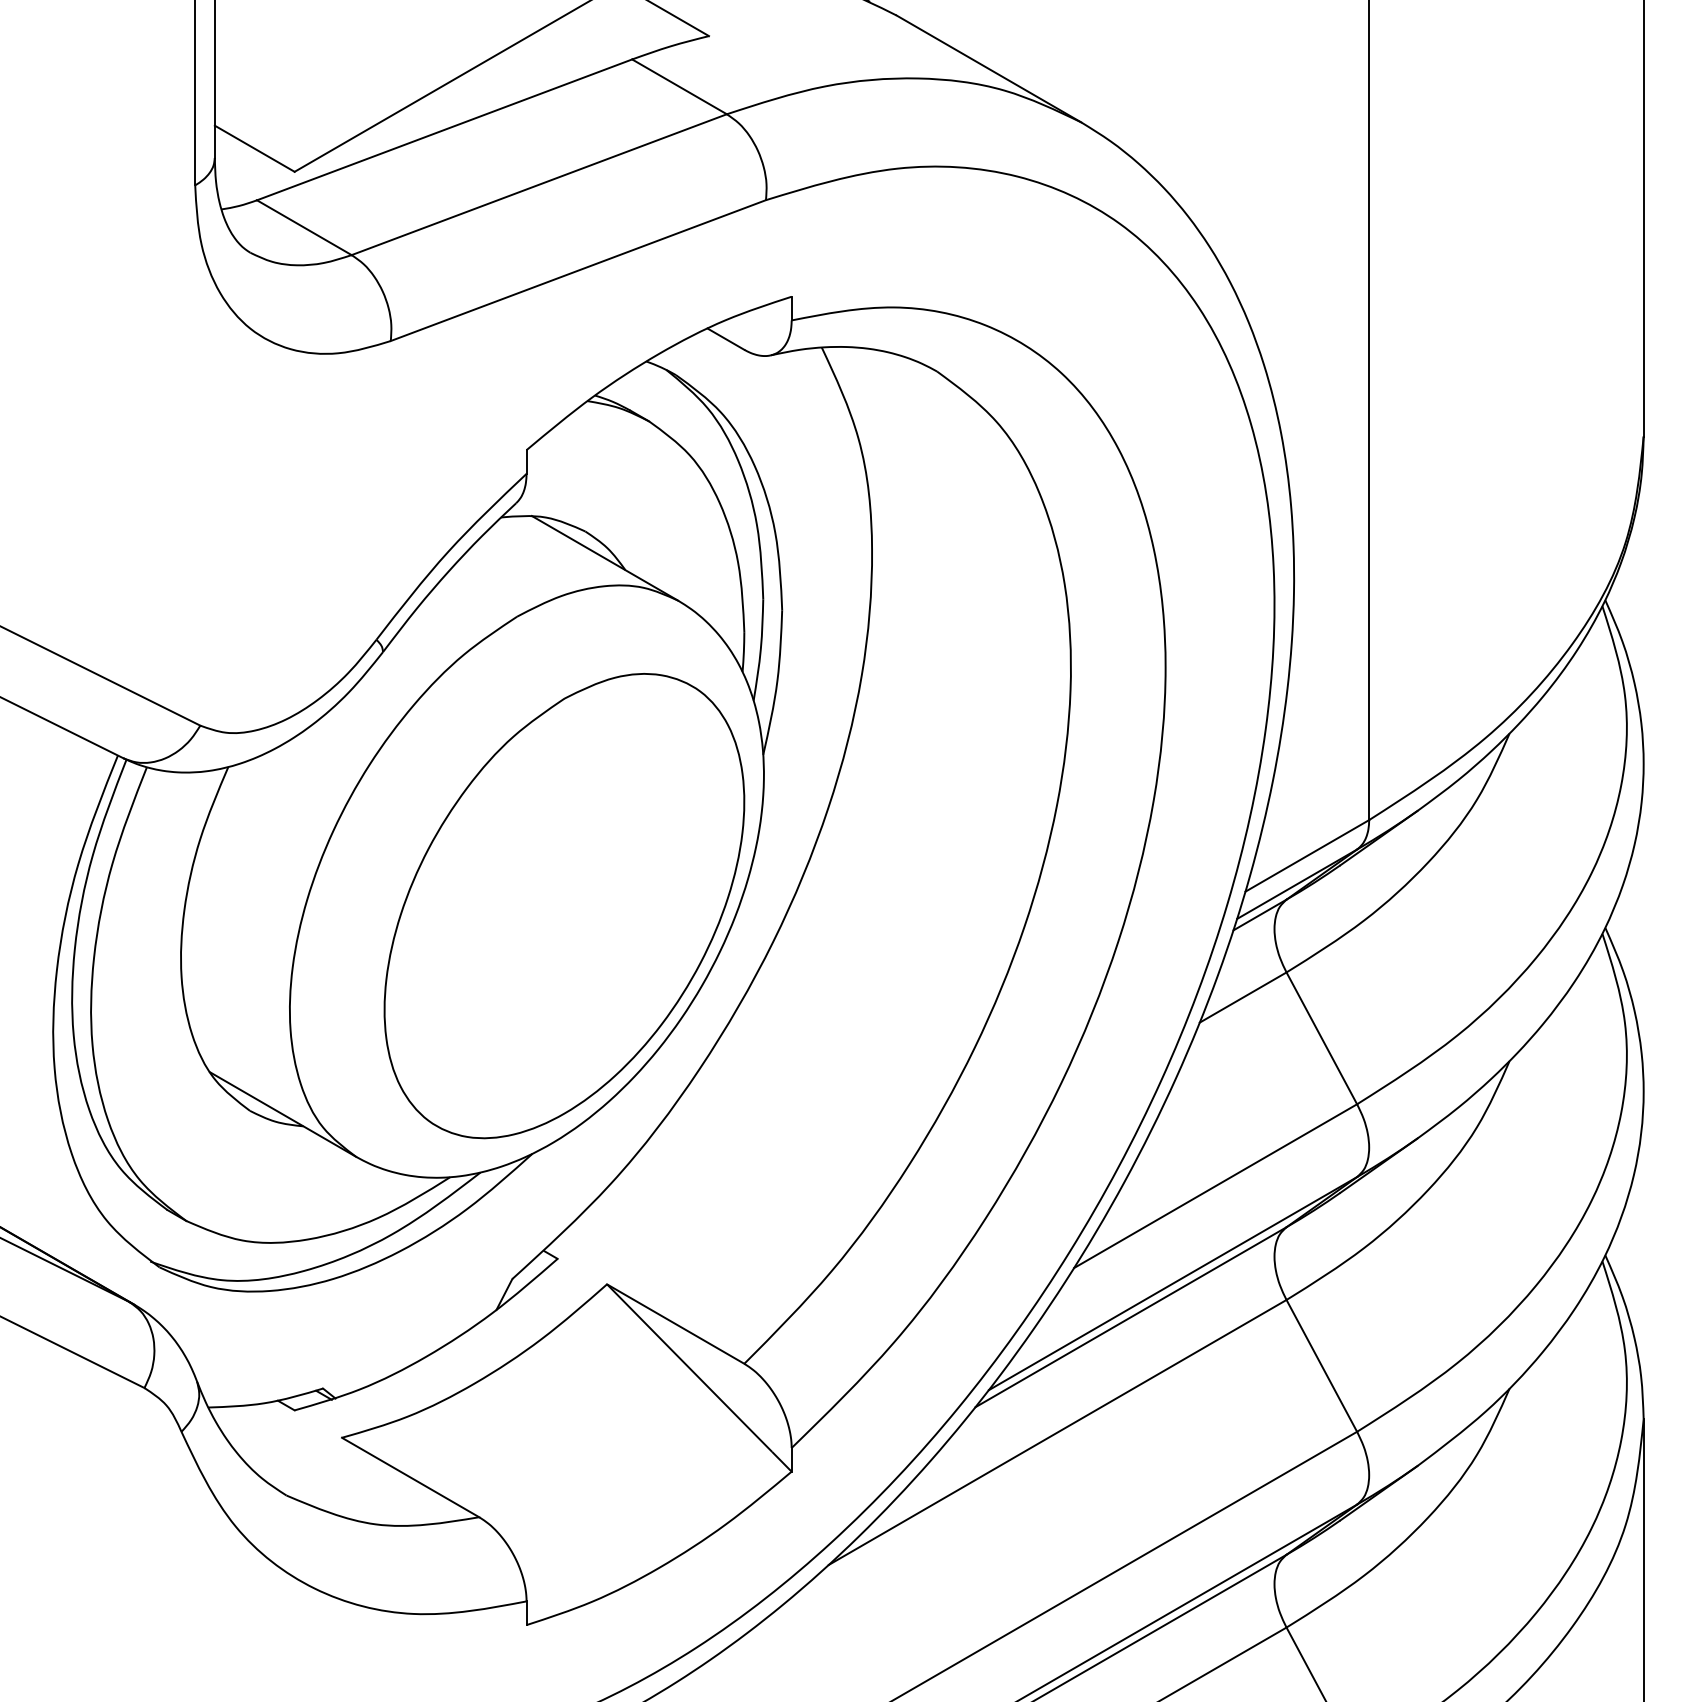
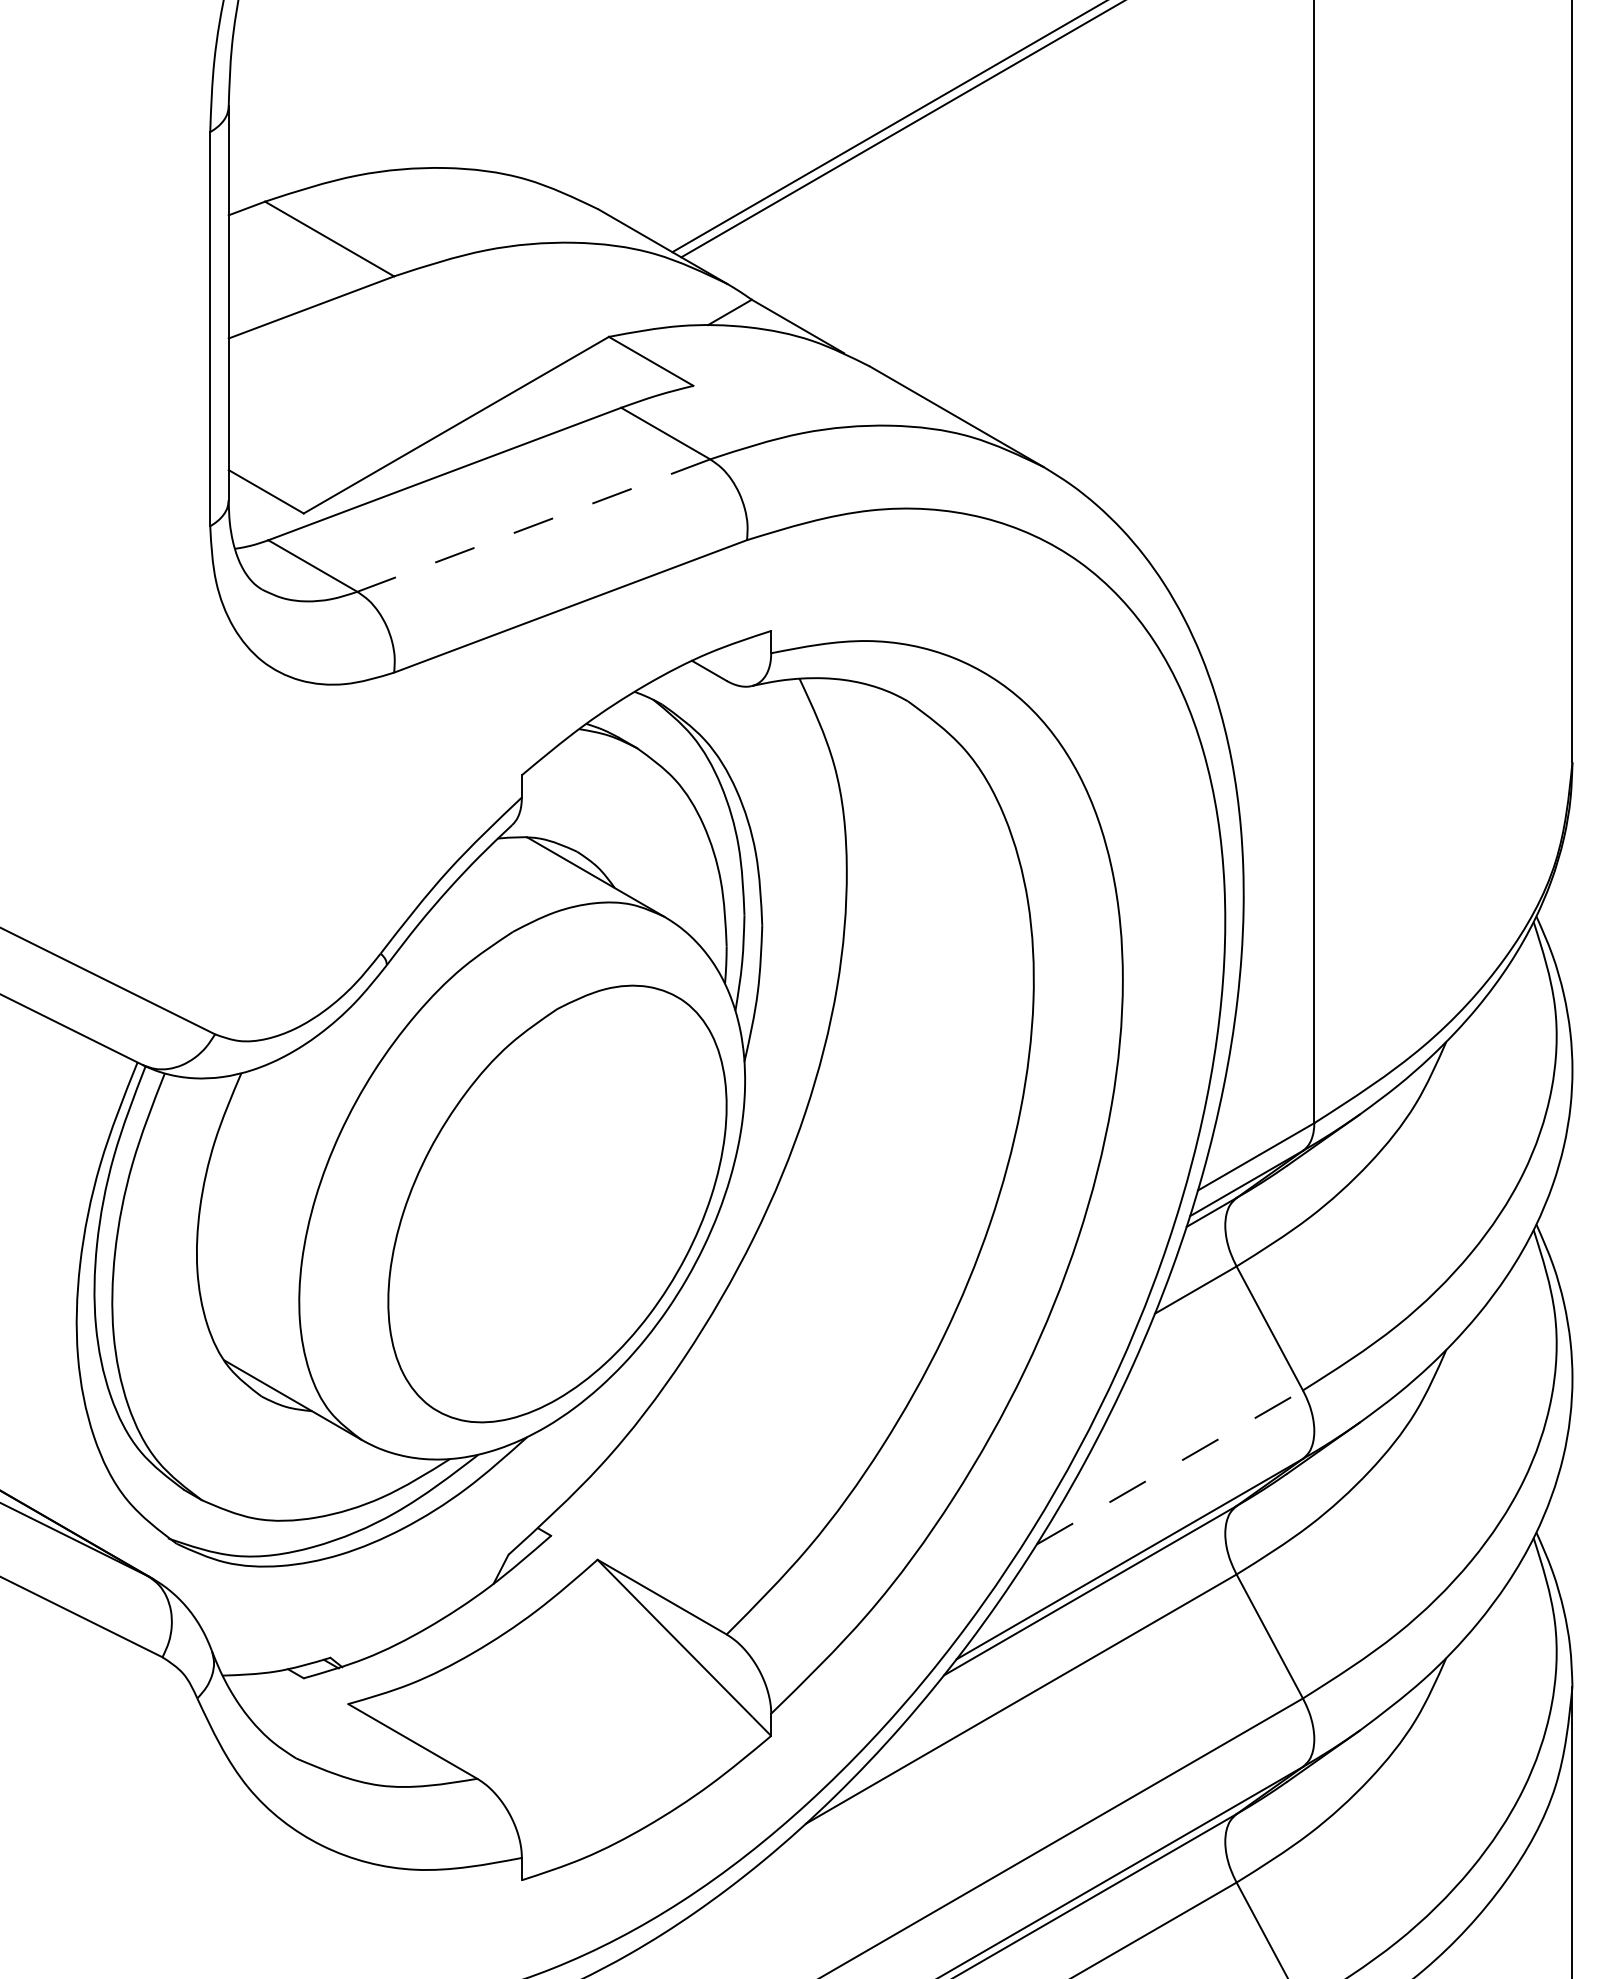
line: (538, 184) -> (533, 525), solid -> dashed
line: (1215, 1186) -> (1169, 1467), solid -> dashed

